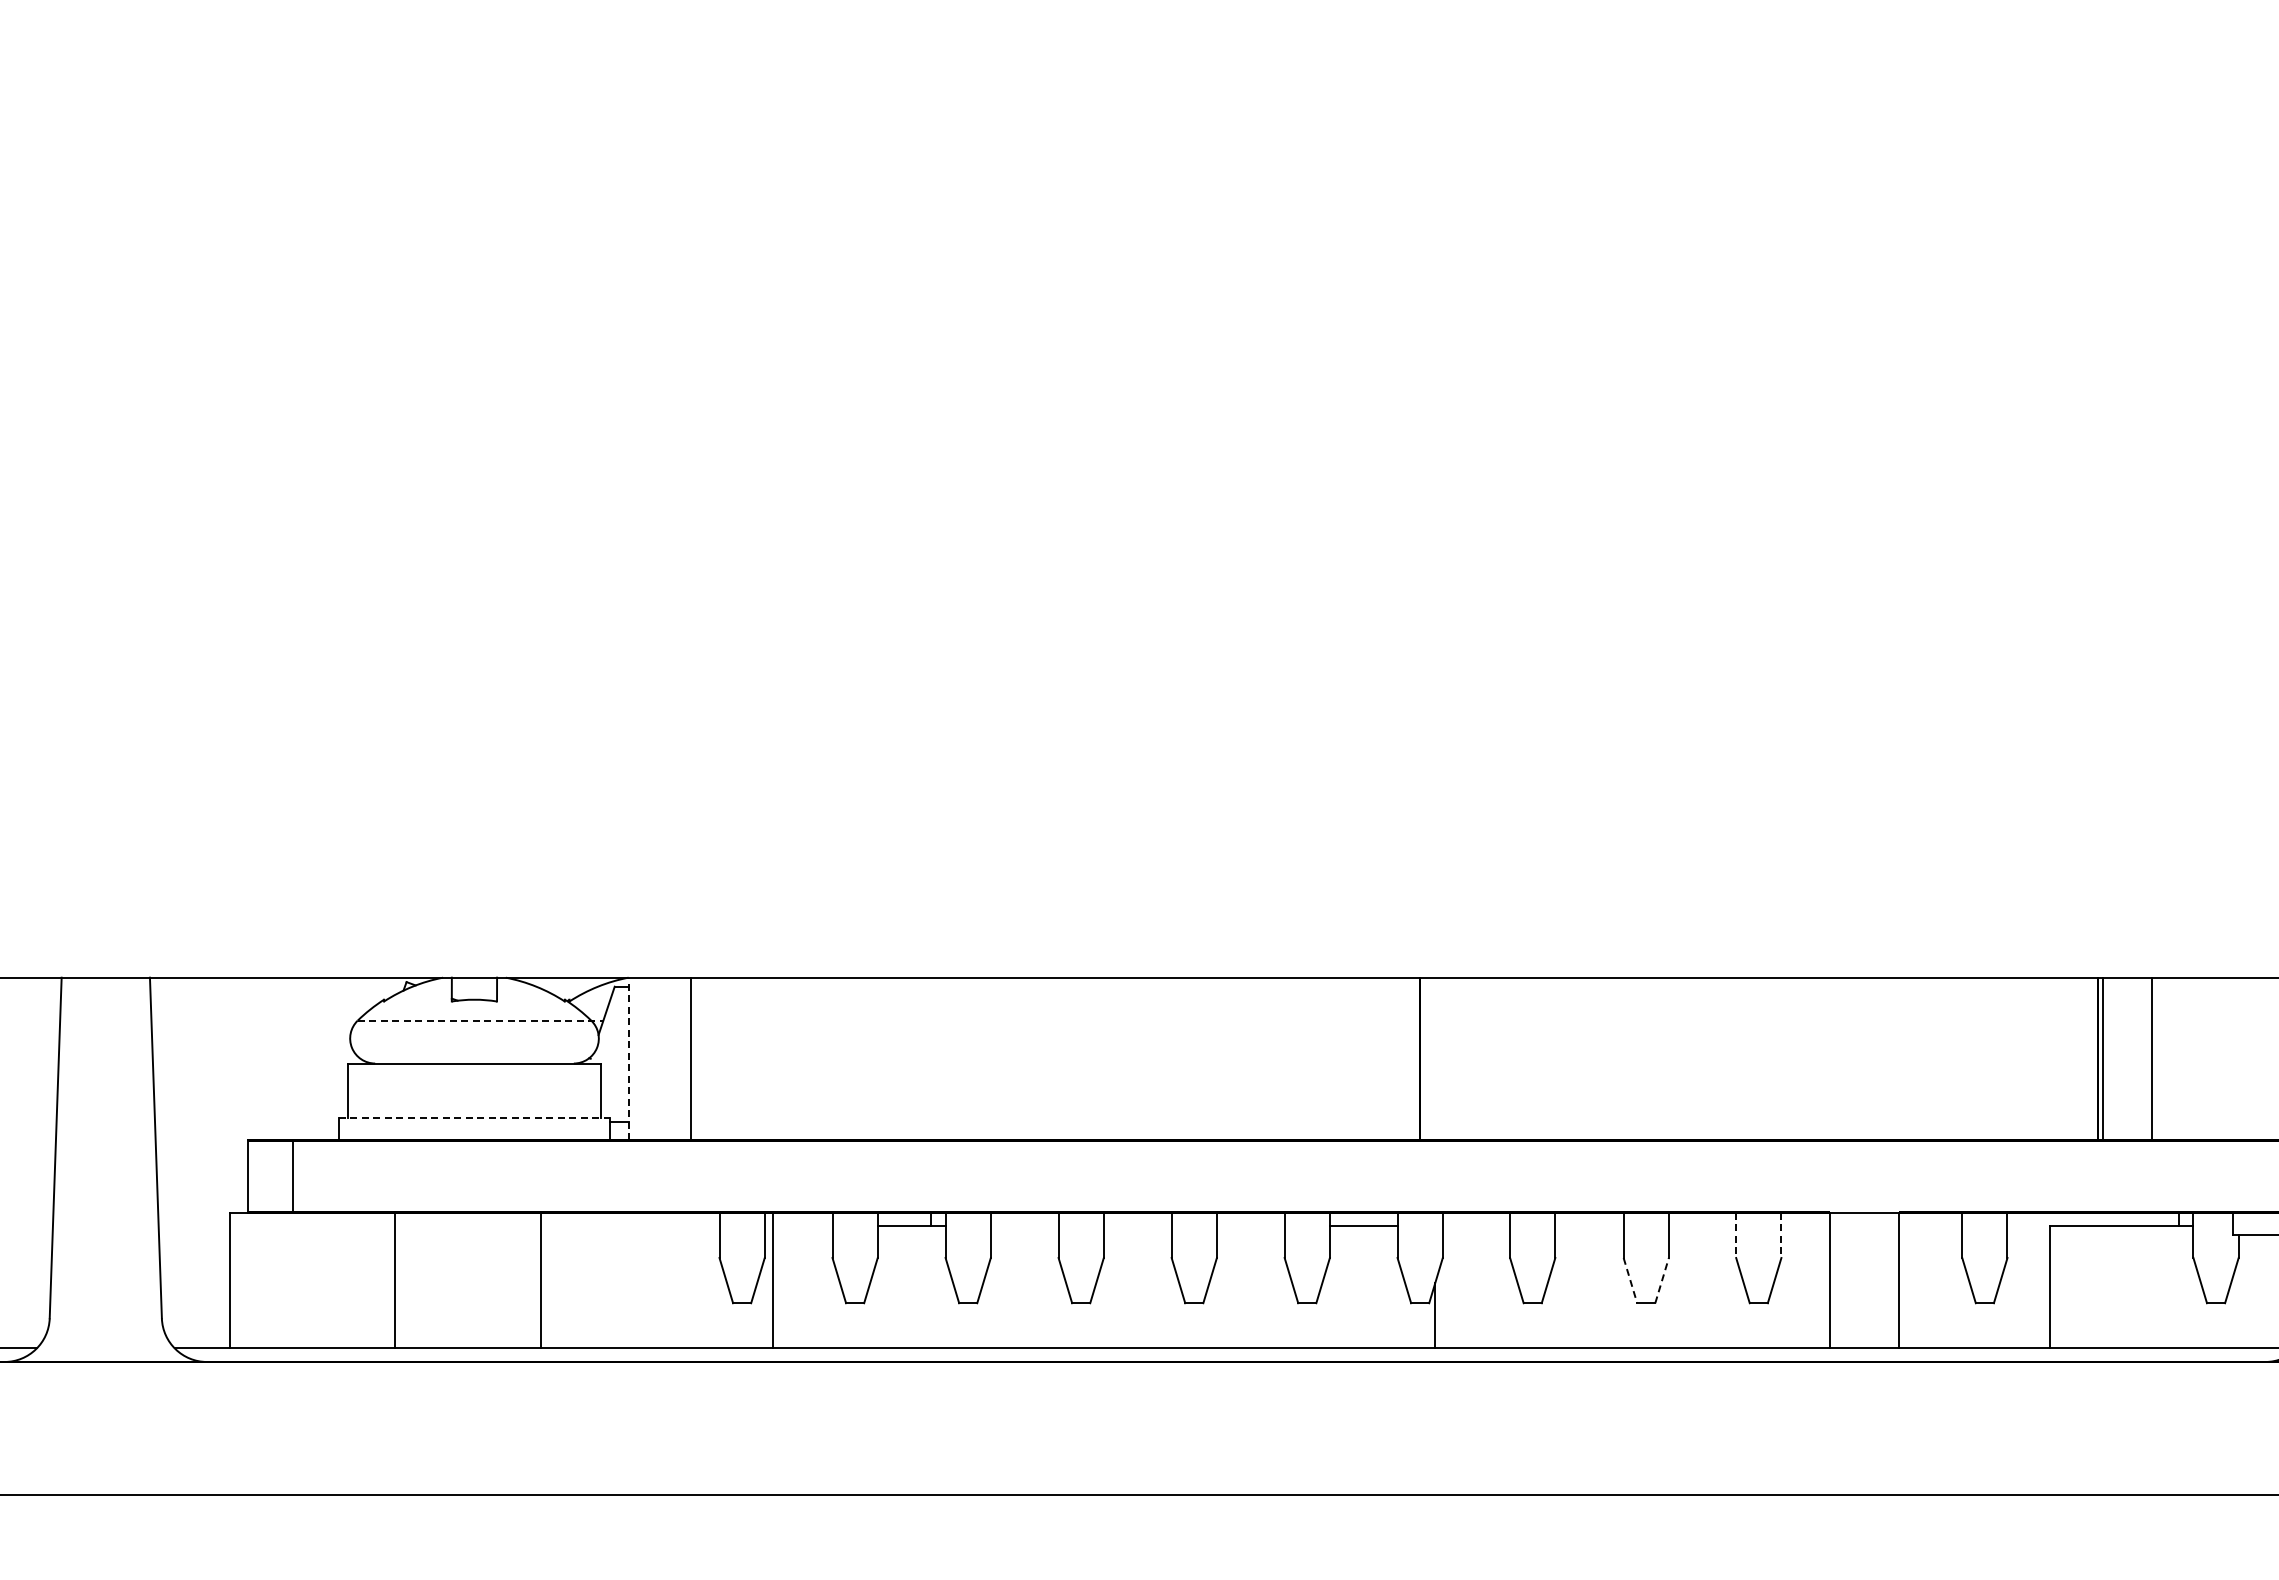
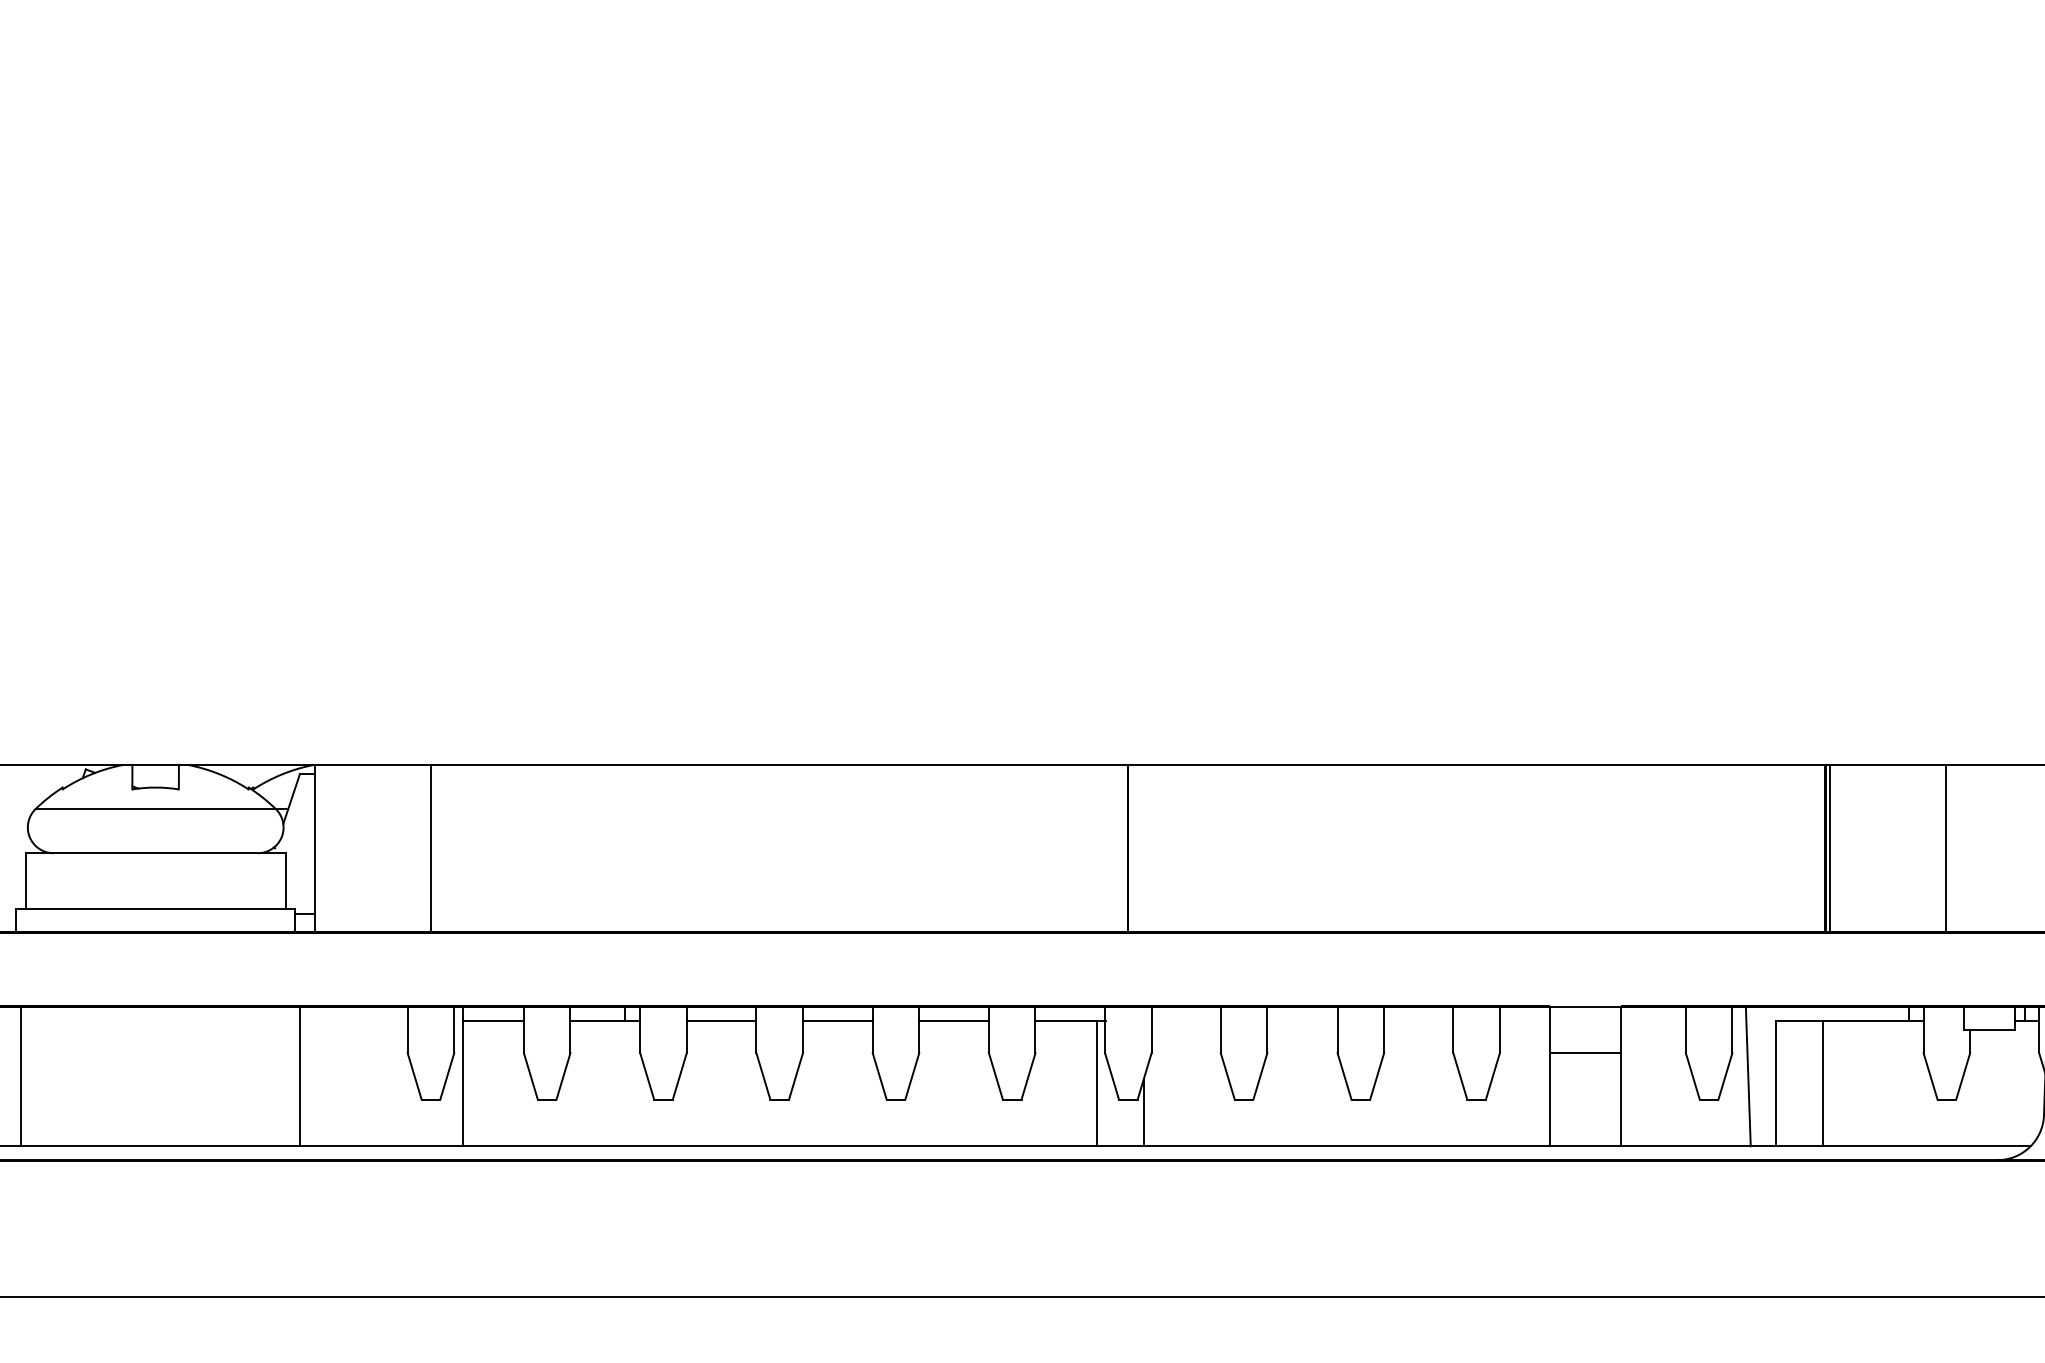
line: (480, 1020) -> (161, 808), dashed -> solid
line: (629, 1058) -> (315, 848), dashed -> solid
line: (691, 1058) -> (431, 848), moved
line: (2152, 1058) -> (1946, 848), moved
line: (474, 1117) -> (155, 908), dashed -> solid
line: (802, 1226) -> (493, 1020), added
line: (1024, 1226) -> (721, 1020), added
line: (1137, 1226) -> (837, 1020), added
line: (1250, 1226) -> (953, 1020), added
line: (1736, 1235) -> (1453, 1030), dashed -> solid
line: (1781, 1235) -> (1499, 1030), dashed -> solid
line: (1864, 1258) -> (1585, 1053), added
line: (395, 1280) -> (20, 1076), moved
line: (540, 1280) -> (299, 1076), moved
line: (1630, 1280) -> (1344, 1076), dashed -> solid
line: (1662, 1280) -> (1377, 1076), dashed -> solid
line: (2022, 1280) -> (1747, 1076), added
line: (1390, 1287) -> (1097, 1083), added
line: (2095, 1287) -> (1822, 1083), added

